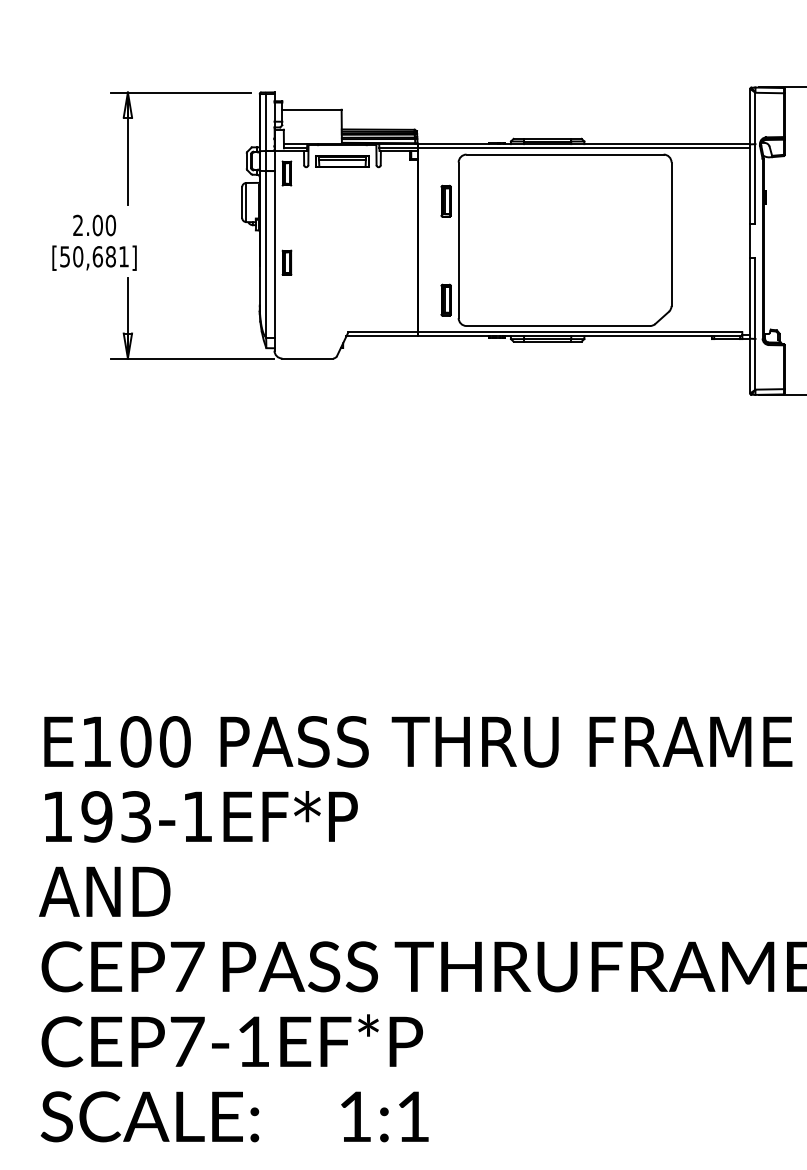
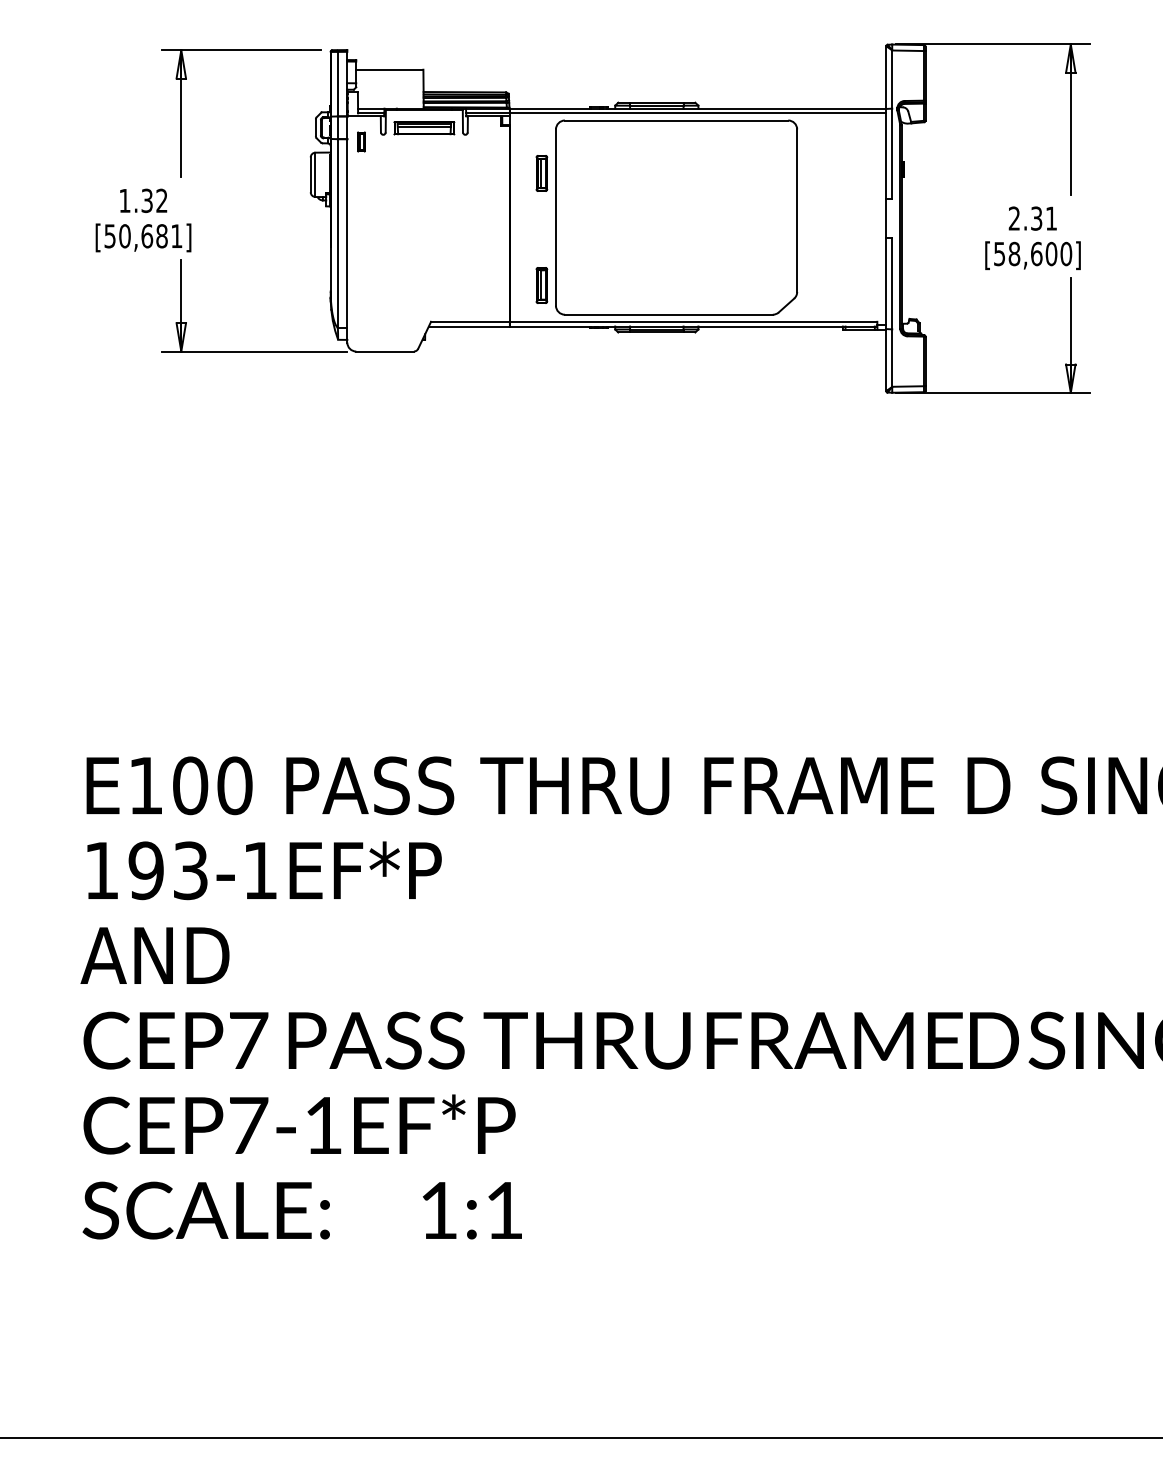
part: (286, 173) -> (361, 141), size x0.7
text: (94, 225) -> (143, 200), 2.00 -> 1.32
part: (286, 262) -> (361, 242), removed

